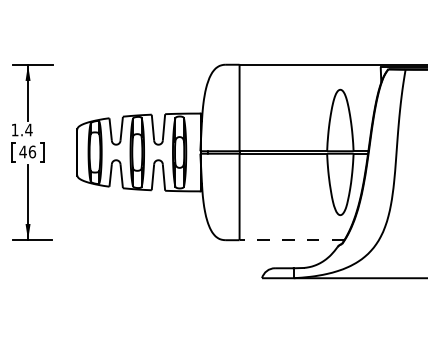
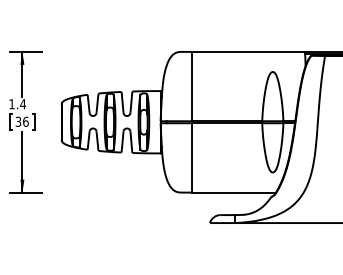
text: (23, 151) -> (18, 121), 46 -> 36
line: (291, 240) -> (233, 192), dashed -> solid

